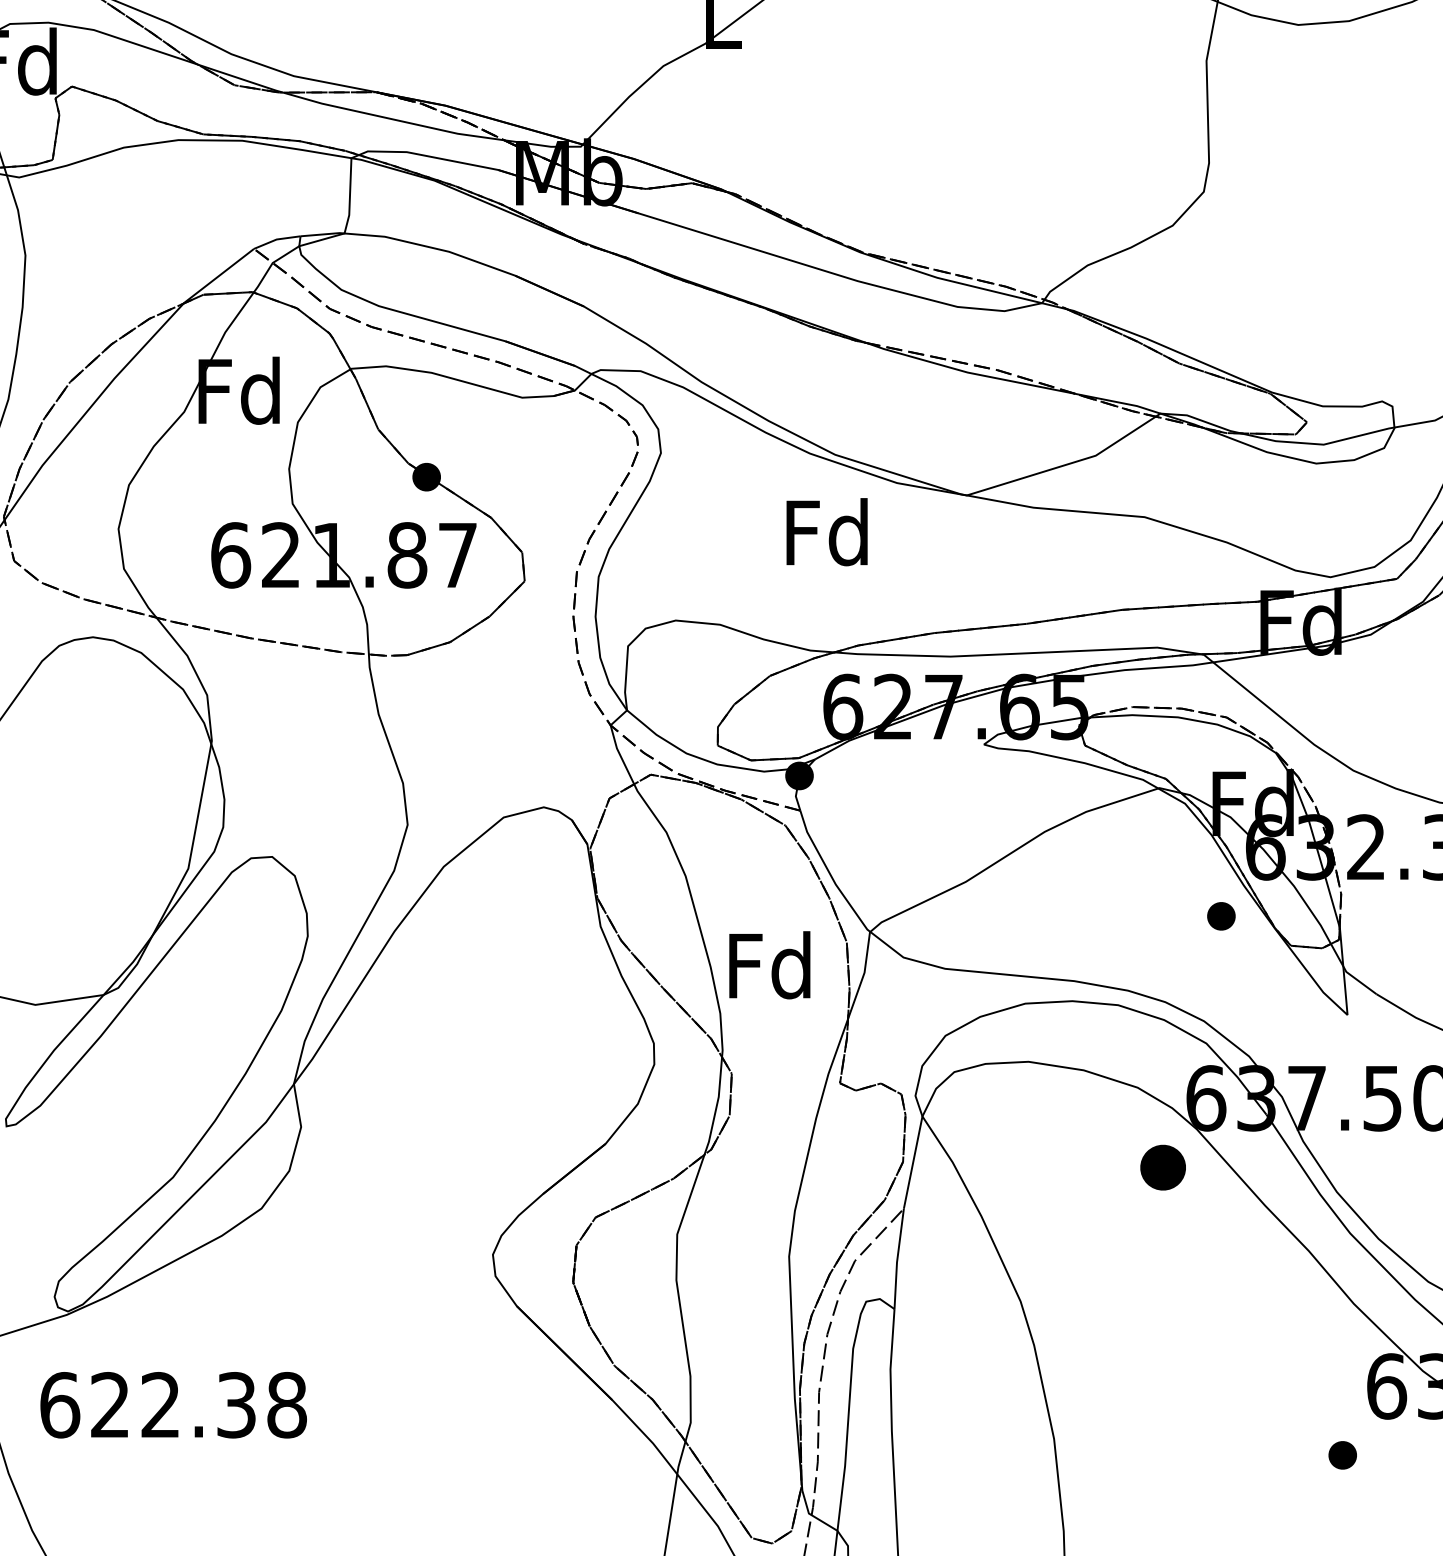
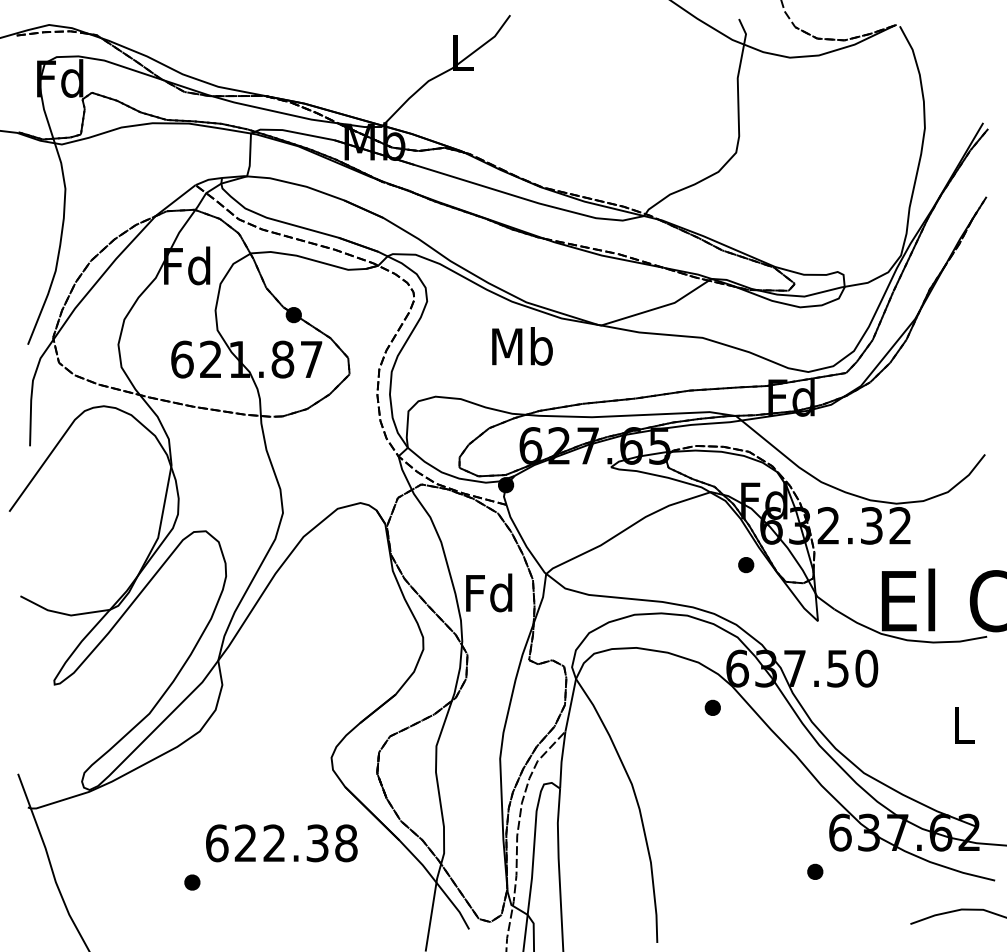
text: (828, 532) -> (522, 346), Fd -> Mb
part: (1162, 1166) -> (712, 707), size x0.62
text: (173, 1405) -> (281, 843), moved
part: (248, 1473) -> (192, 882), added

